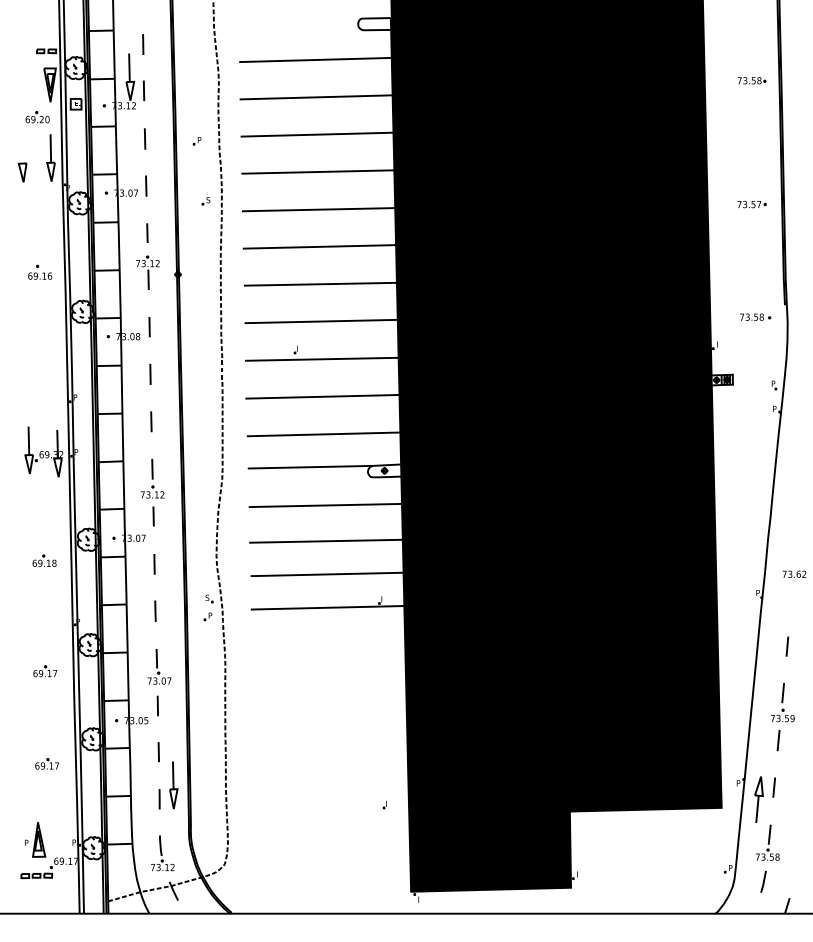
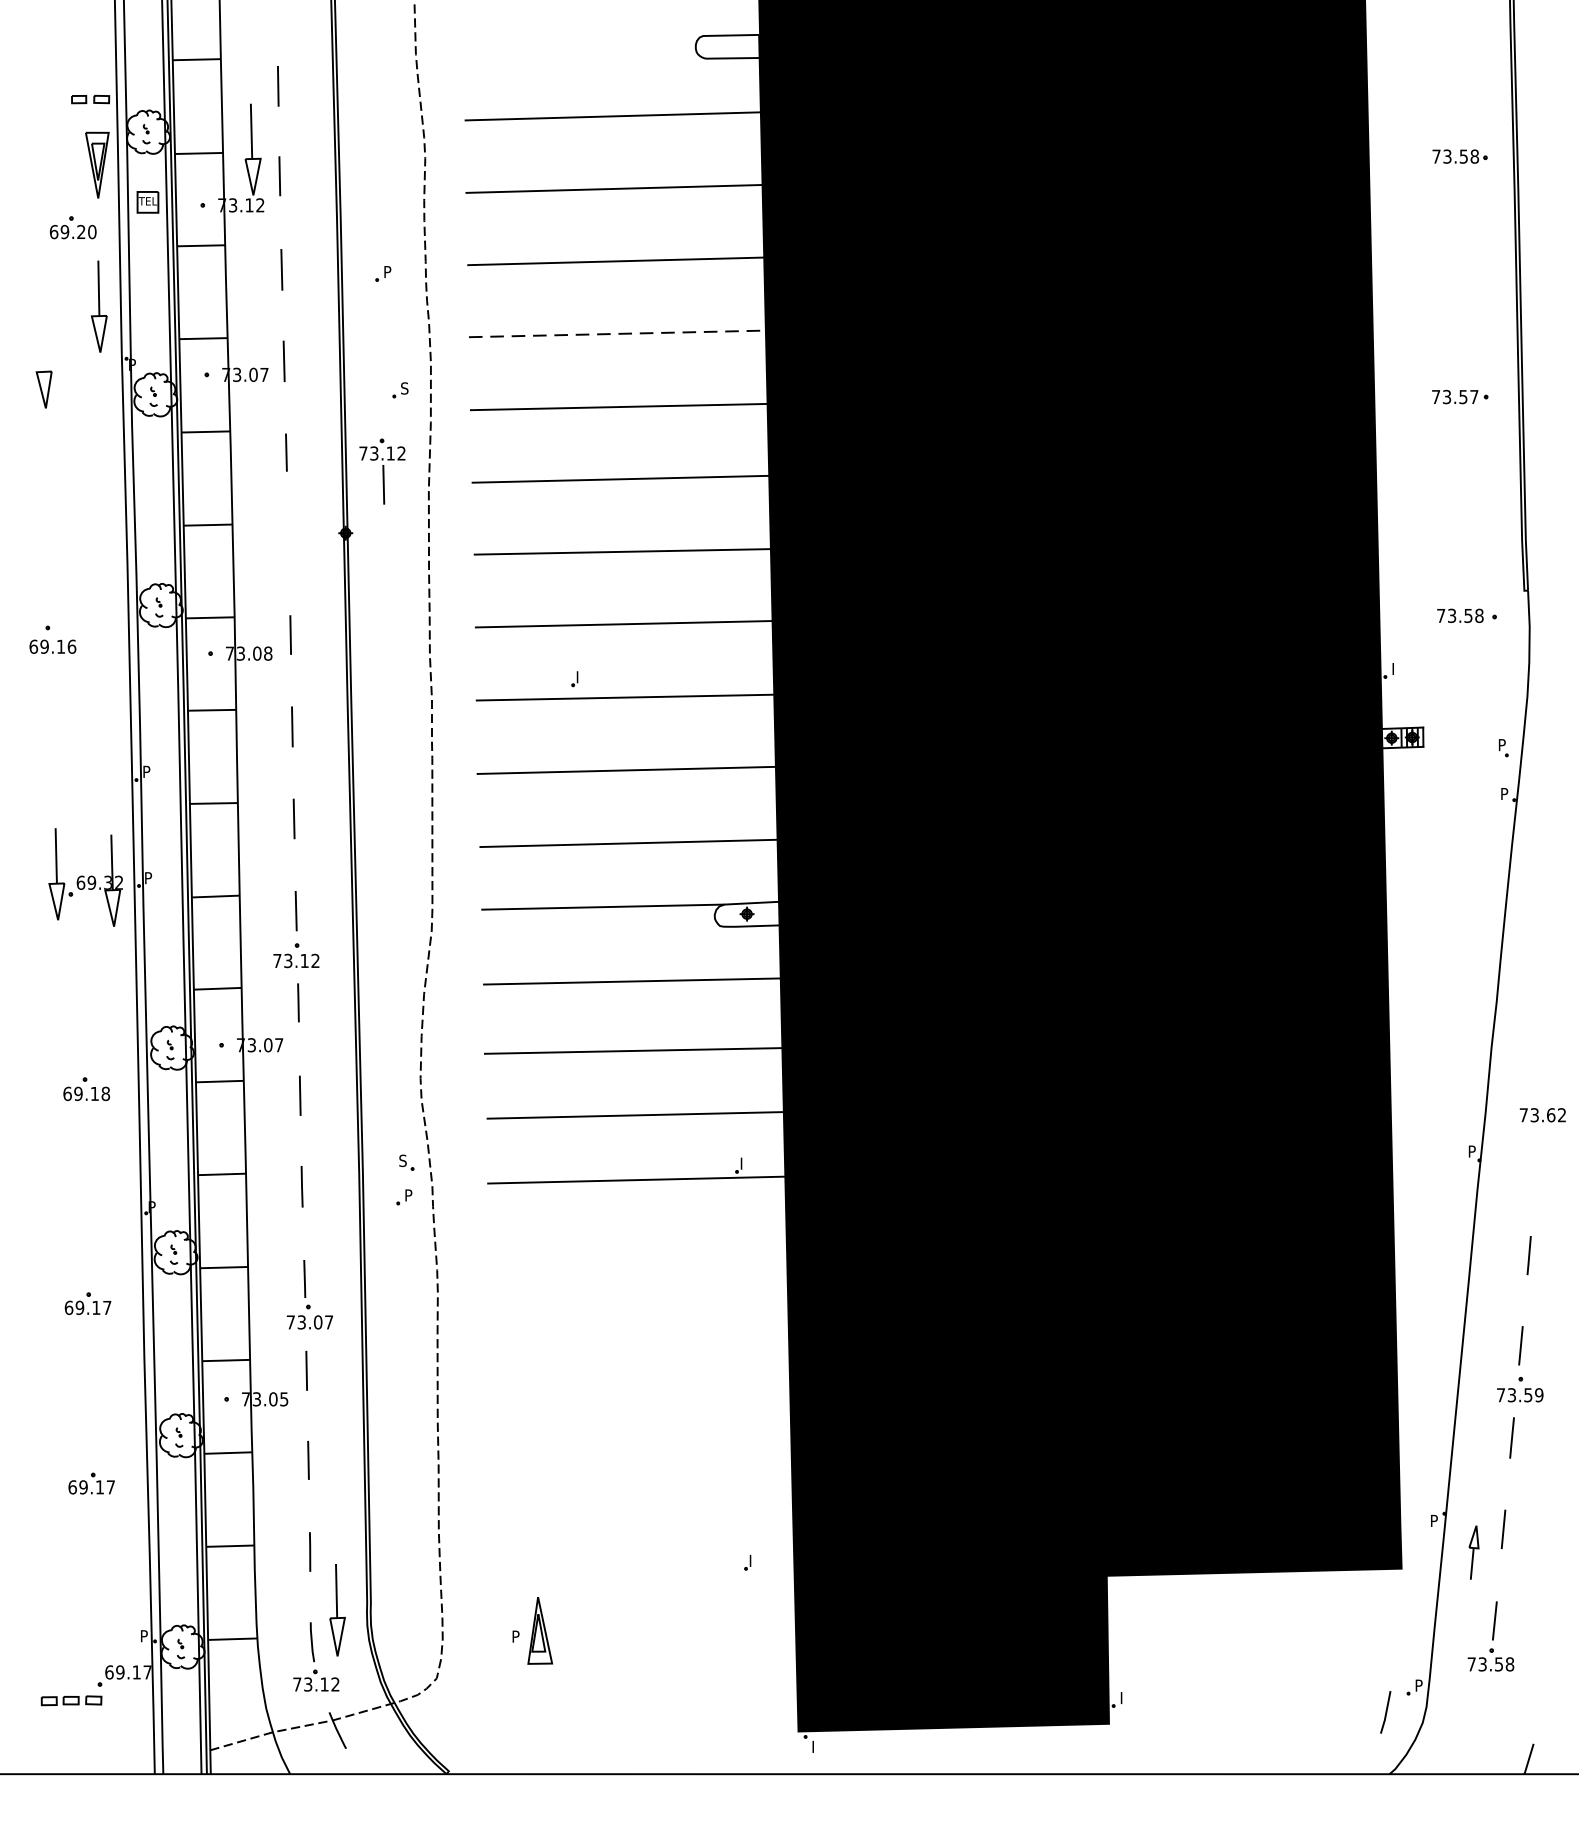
part: (22, 172) -> (43, 389), moved
line: (318, 172) -> (618, 334), solid -> dashed
part: (40, 271) -> (53, 637), moved
part: (147, 272) -> (381, 470), moved
part: (173, 785) -> (337, 1610), moved
part: (758, 799) -> (1473, 1552), size x0.6
part: (35, 839) -> (533, 1630), moved
line: (763, 881) -> (1385, 1711), moved

